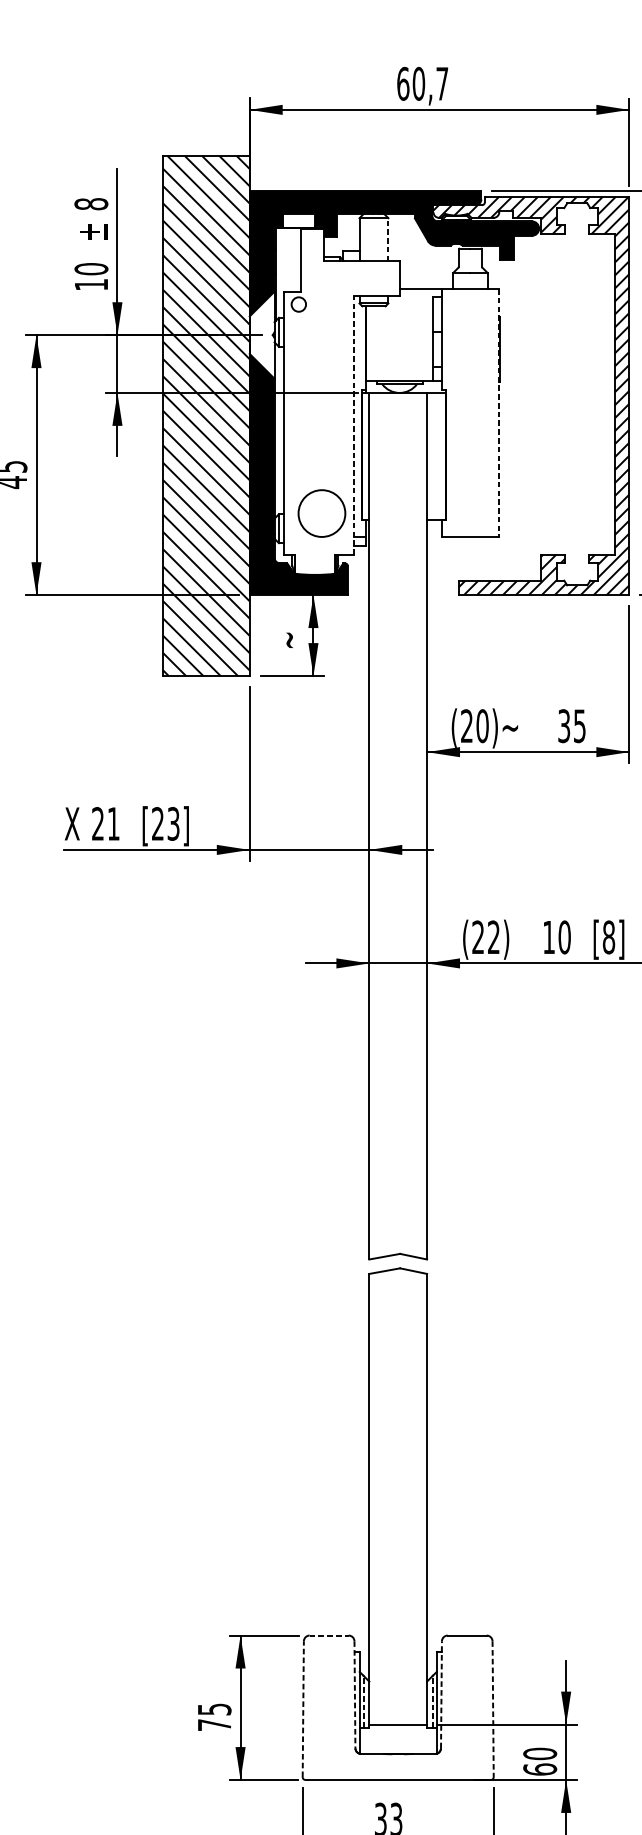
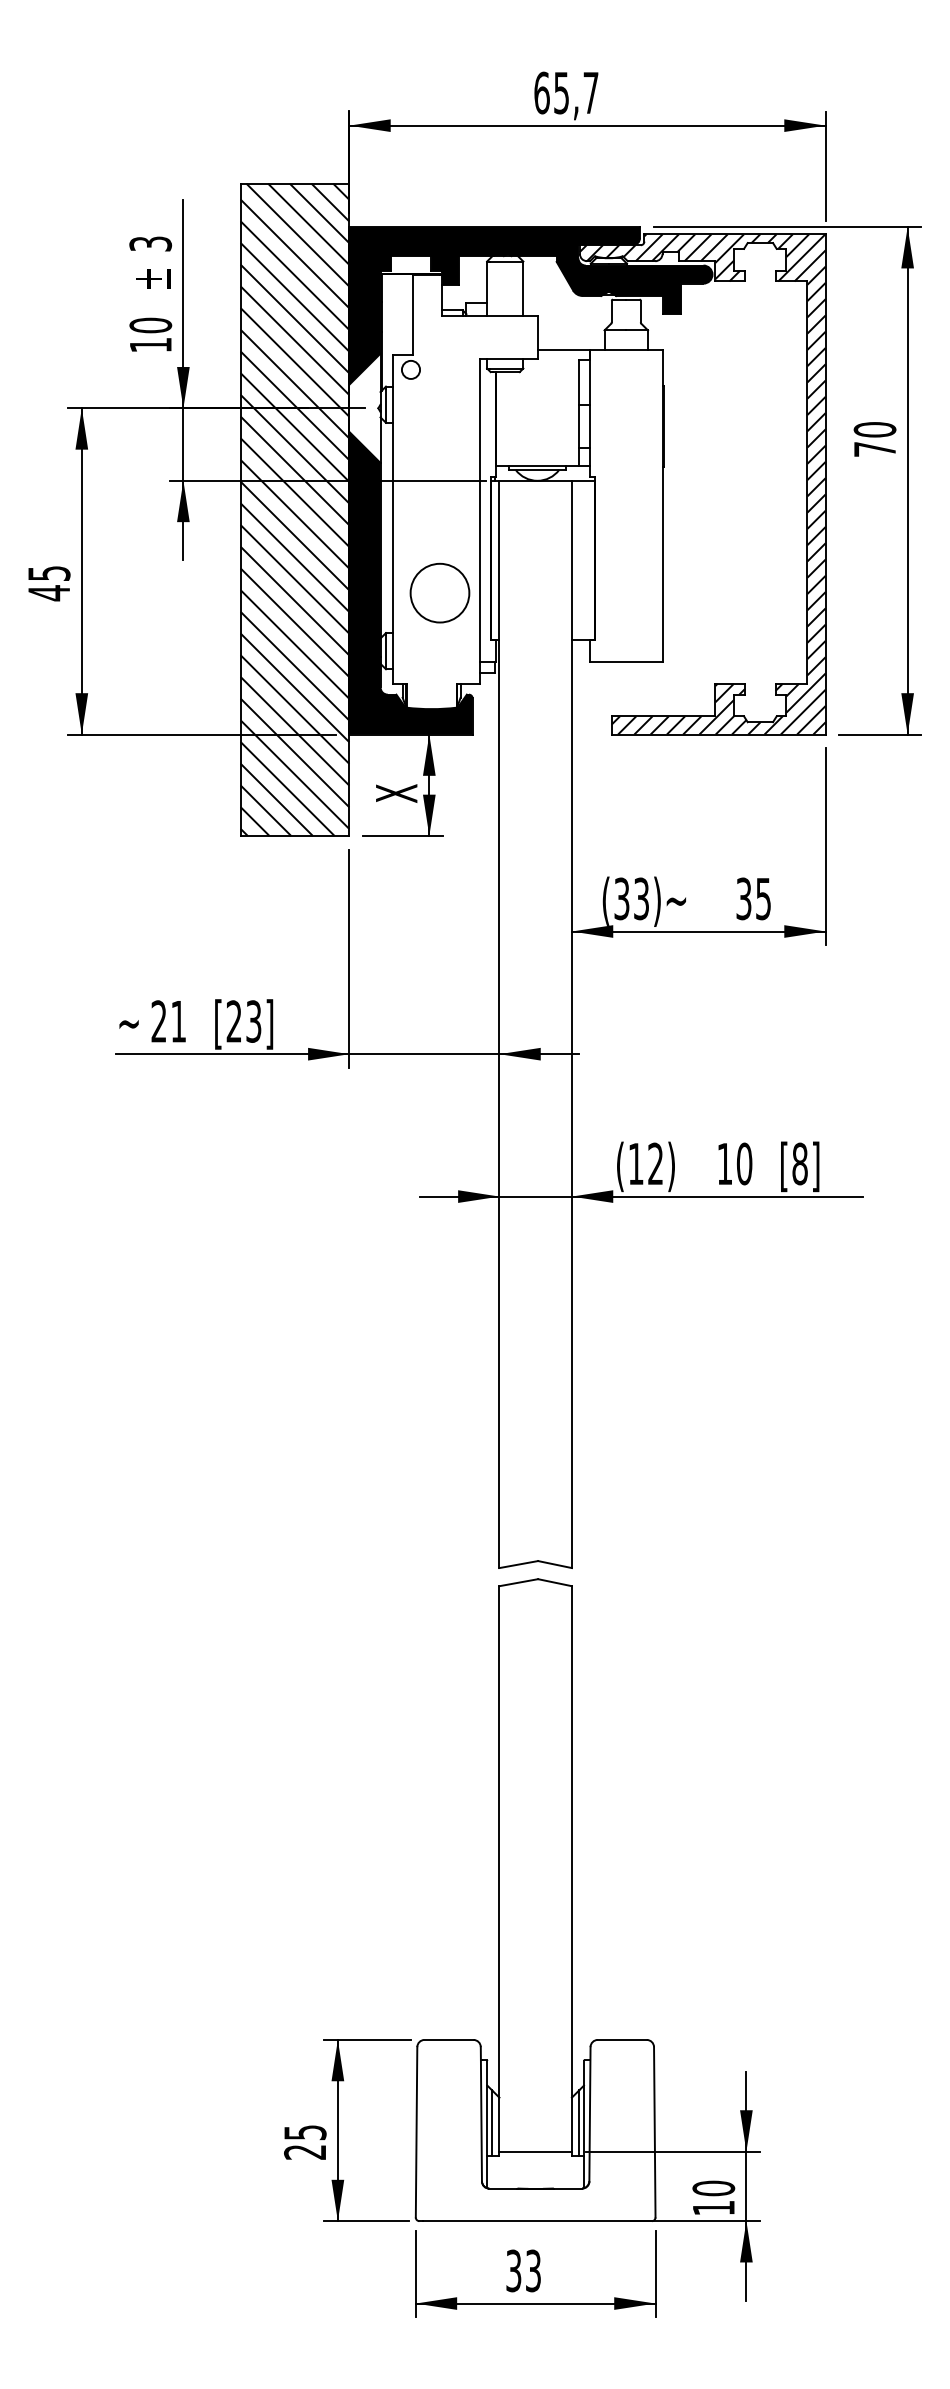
text: (418, 83) -> (561, 92), 60,7 -> 65,7
text: (91, 203) -> (150, 243), 8 -> 3
line: (388, 239) -> (523, 288), dashed -> solid
line: (499, 413) -> (662, 506), dashed -> solid
line: (353, 424) -> (479, 520), dashed -> solid
circle: (321, 513) -> (439, 592), moved
text: (287, 640) -> (396, 791), ~ -> X
text: (474, 725) -> (631, 898), (20)~ -> (33)~
text: (72, 823) -> (127, 1021), X -> ~
text: (477, 937) -> (635, 1163), (22) -> (12)
line: (329, 1635) -> (449, 2039), dashed -> solid
line: (355, 1694) -> (481, 2114), dashed -> solid
line: (441, 1694) -> (589, 2113), dashed -> solid
line: (363, 1702) -> (492, 2123), dashed -> solid
line: (433, 1702) -> (579, 2123), dashed -> solid
line: (303, 1708) -> (416, 2131), dashed -> solid
line: (492, 1709) -> (654, 2132), dashed -> solid
text: (213, 1725) -> (304, 2152), 75 -> 25
text: (539, 1769) -> (713, 2207), 60 -> 10

